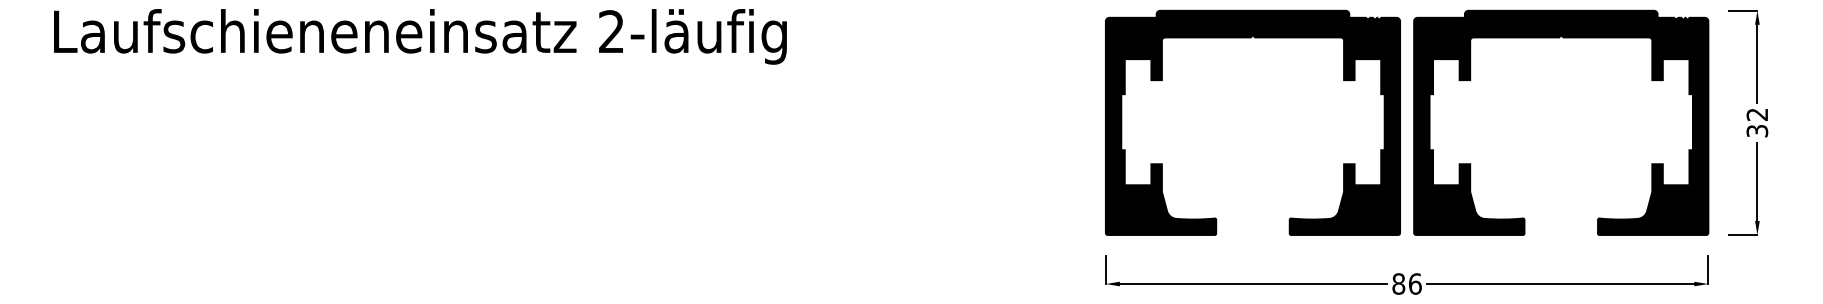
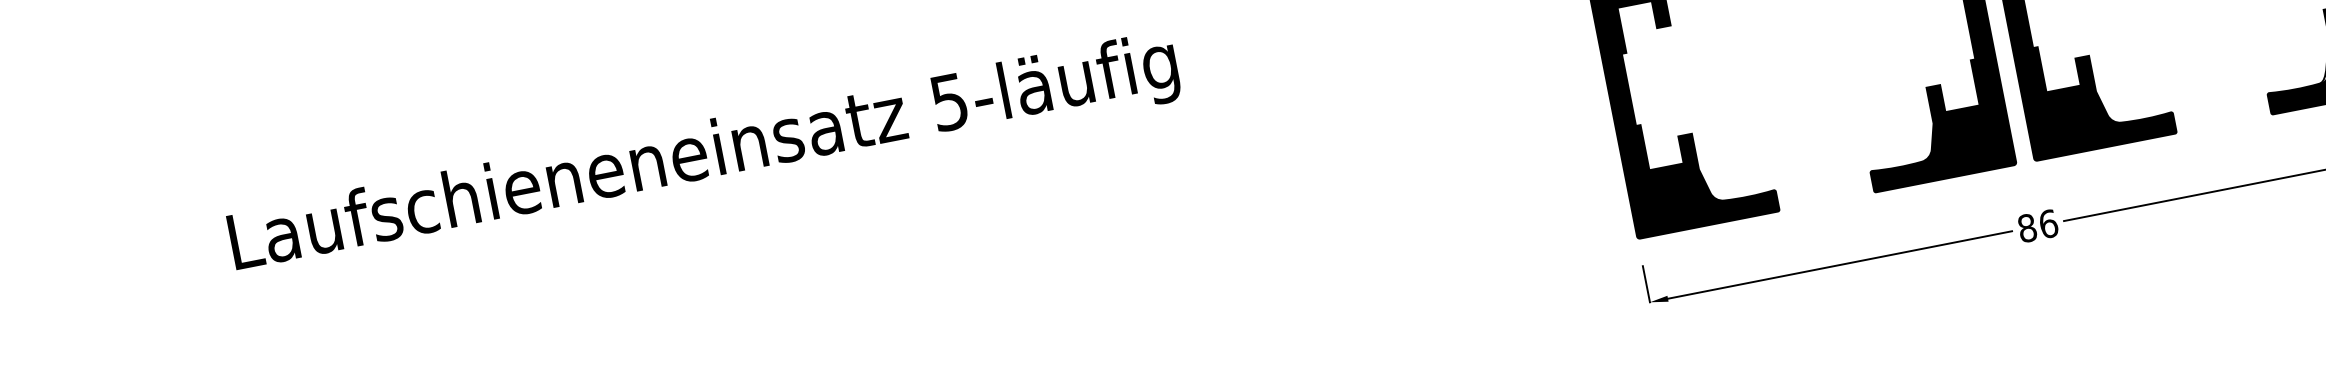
text: (611, 31) -> (949, 101), 2-läufig -> 5-läufig

